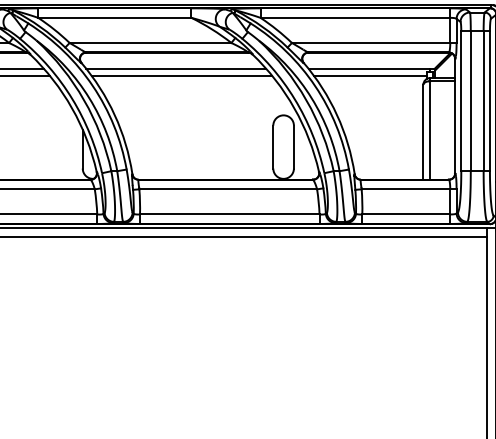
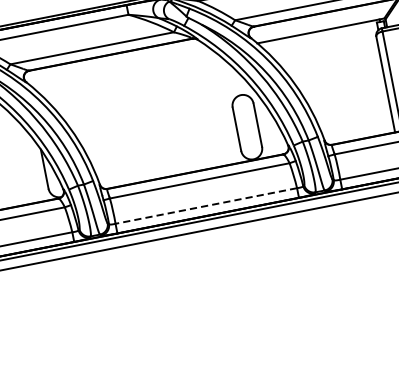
line: (176, 69) -> (123, 69), removed
line: (181, 75) -> (129, 75), removed
line: (370, 75) -> (321, 37), removed
line: (229, 214) -> (206, 206), solid -> dashed

